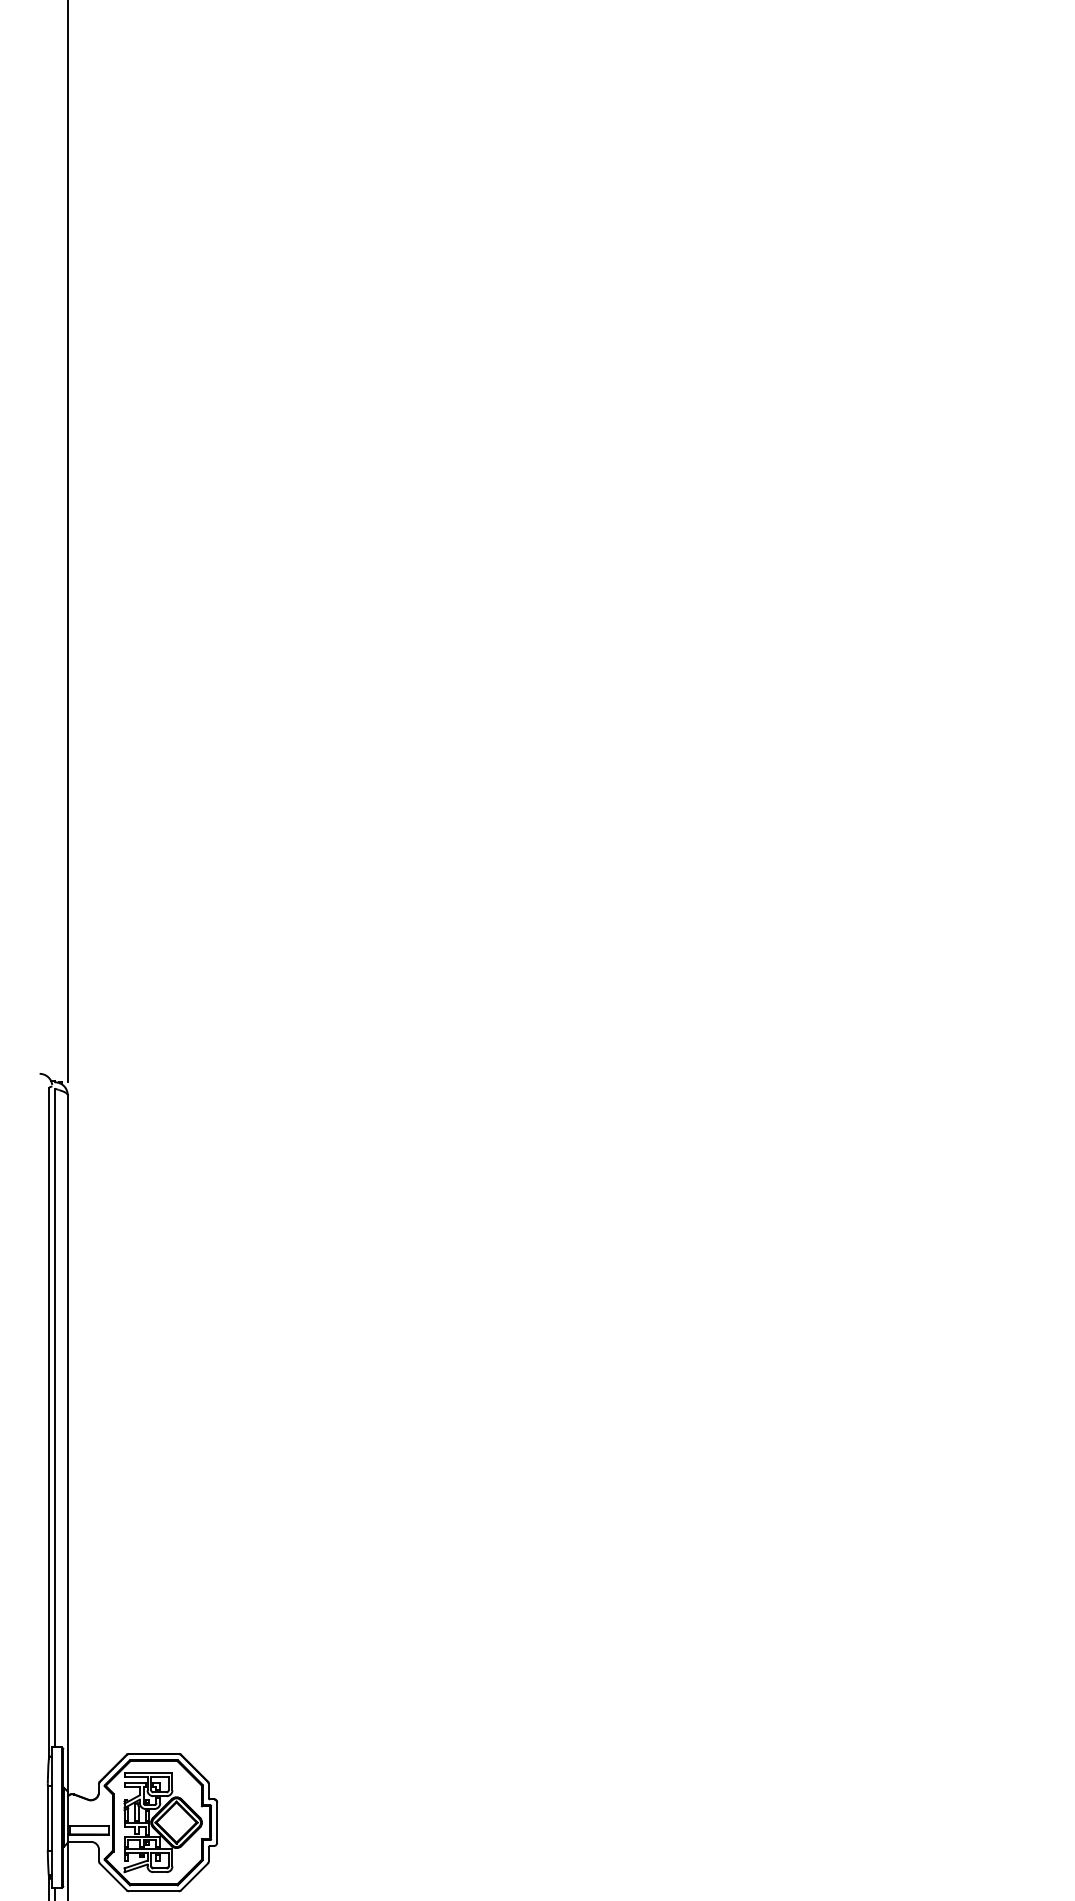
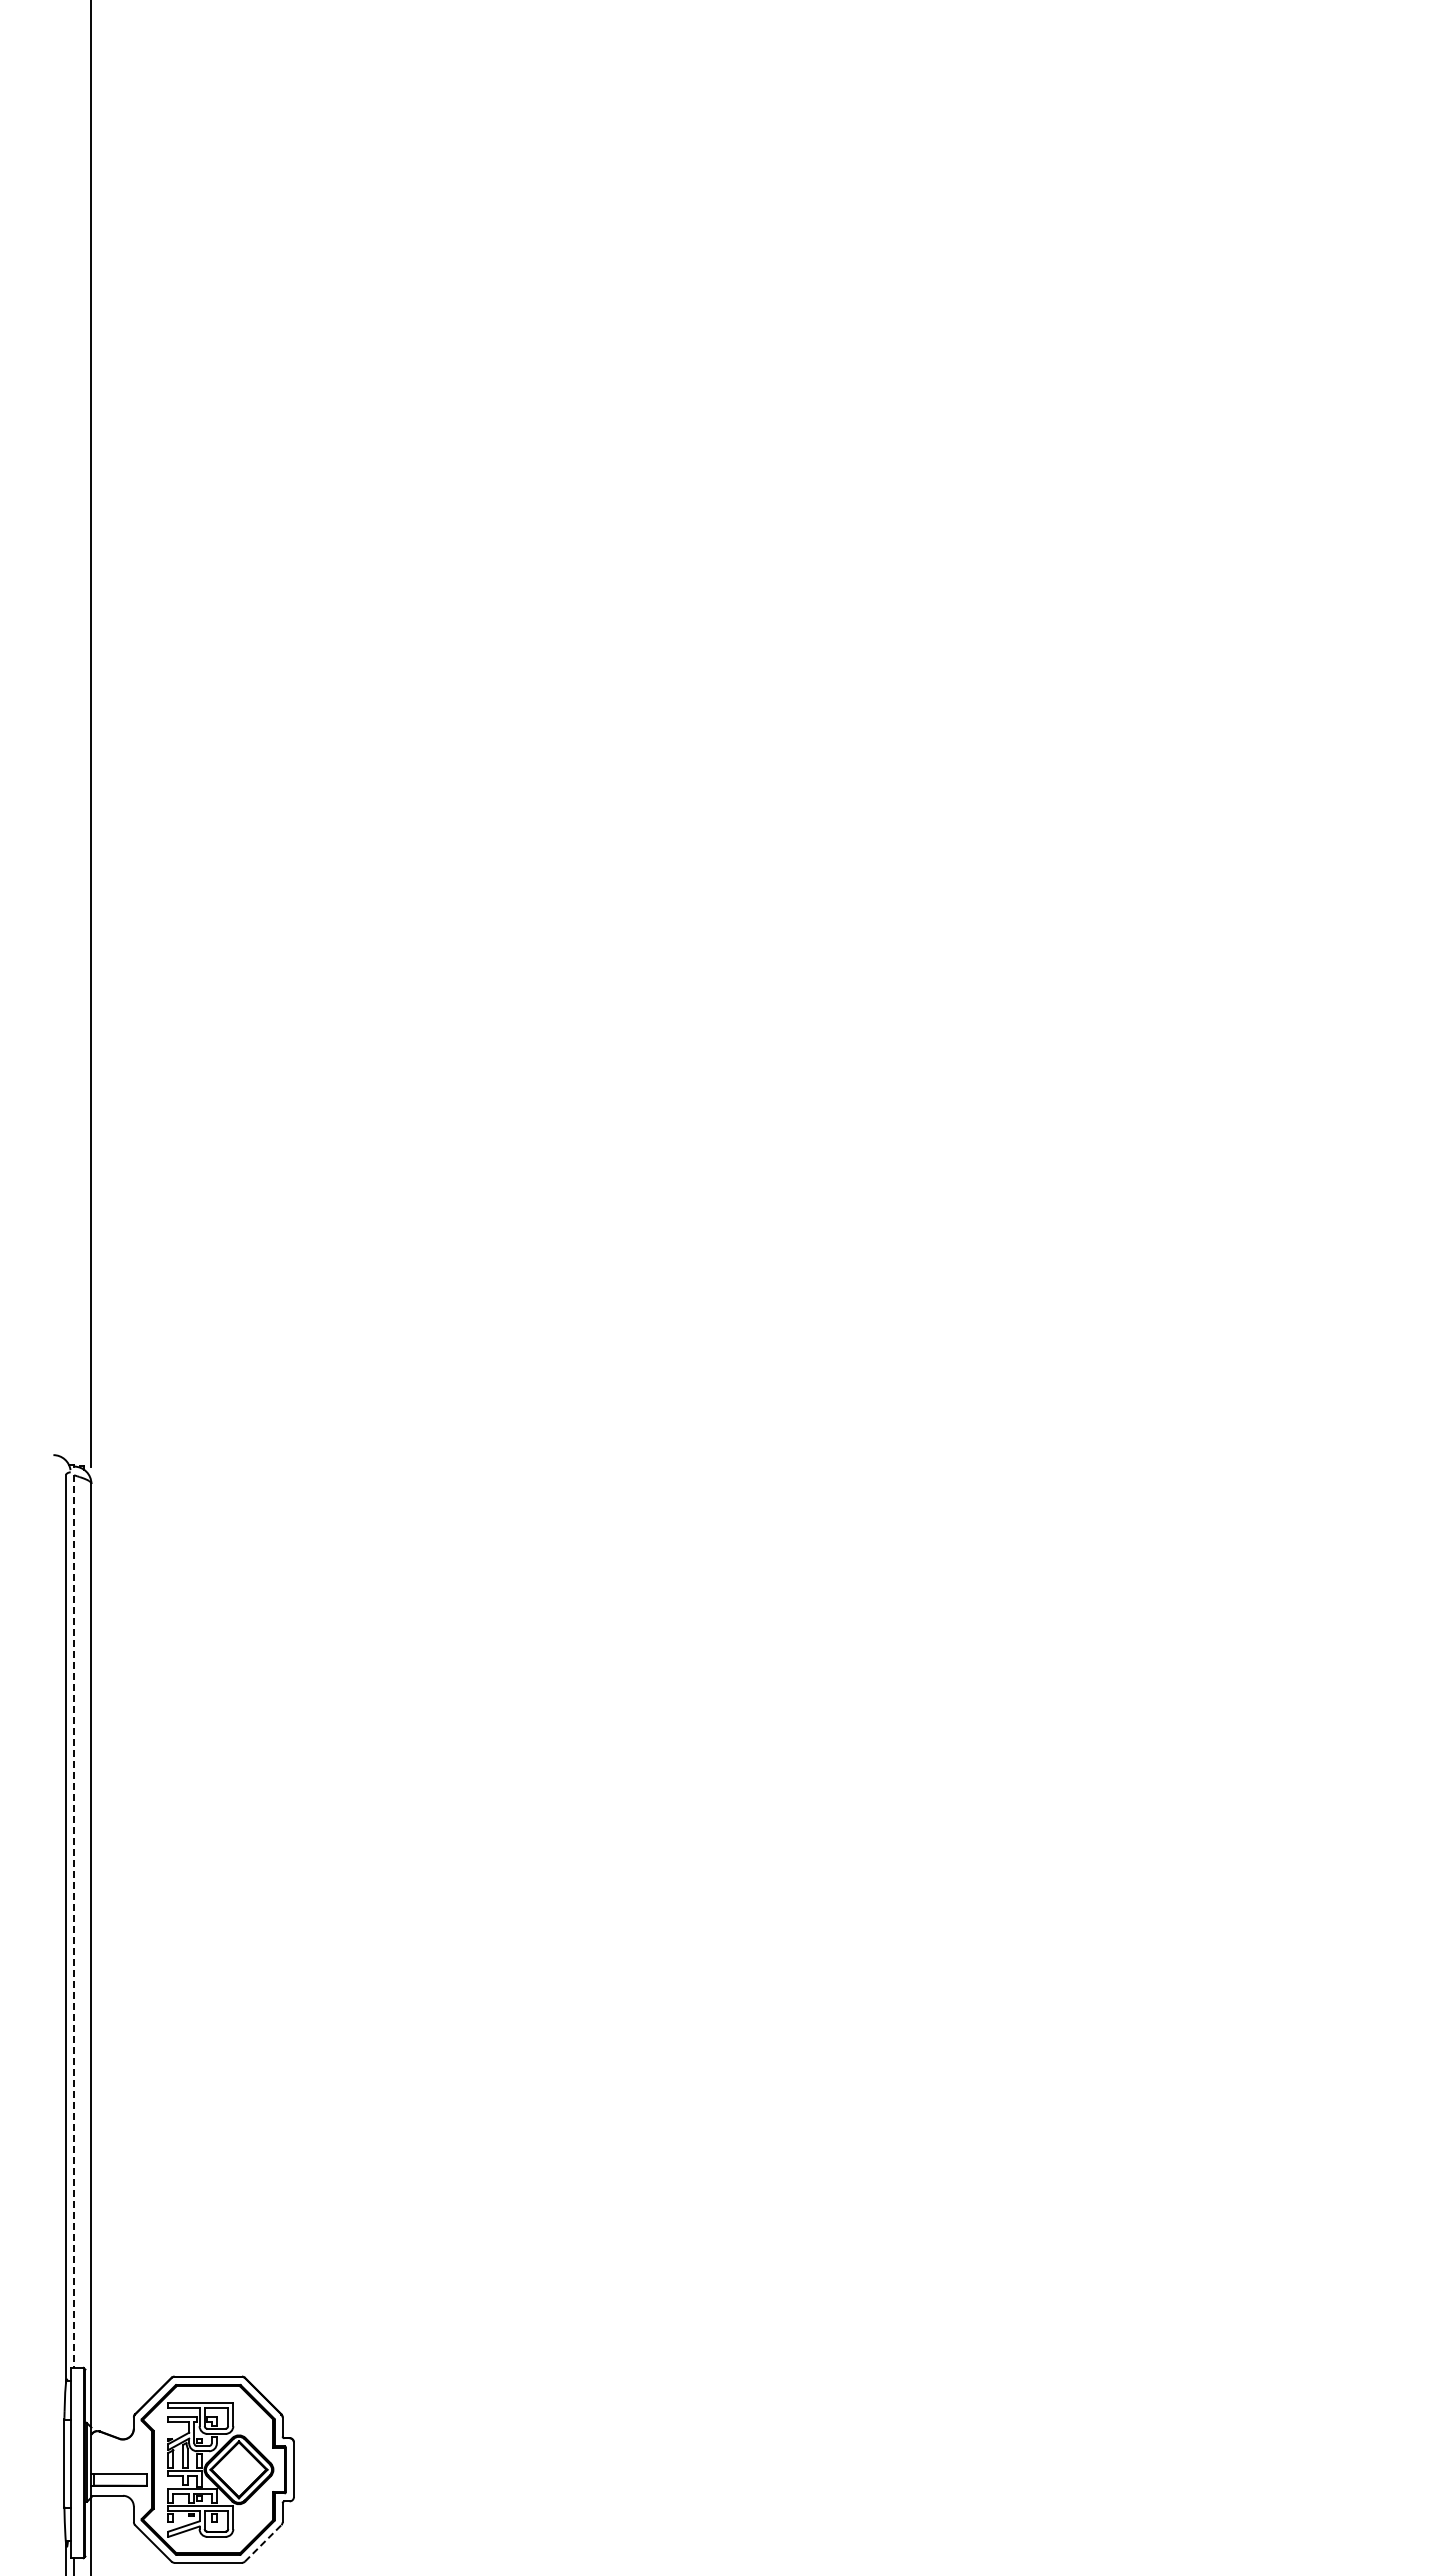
line: (55, 1418) -> (74, 1922), solid -> dashed
line: (194, 1877) -> (263, 2543), solid -> dashed

